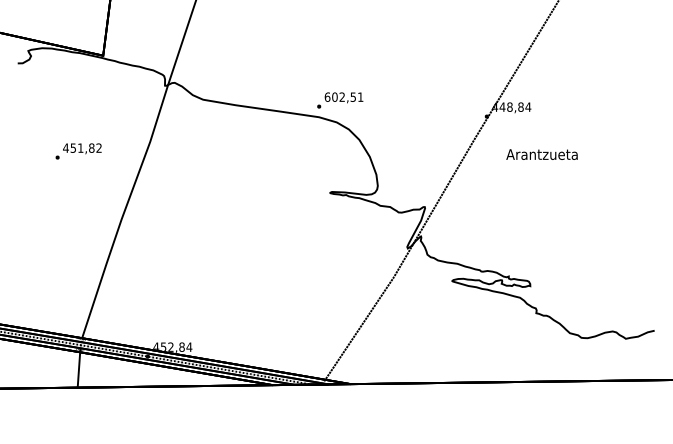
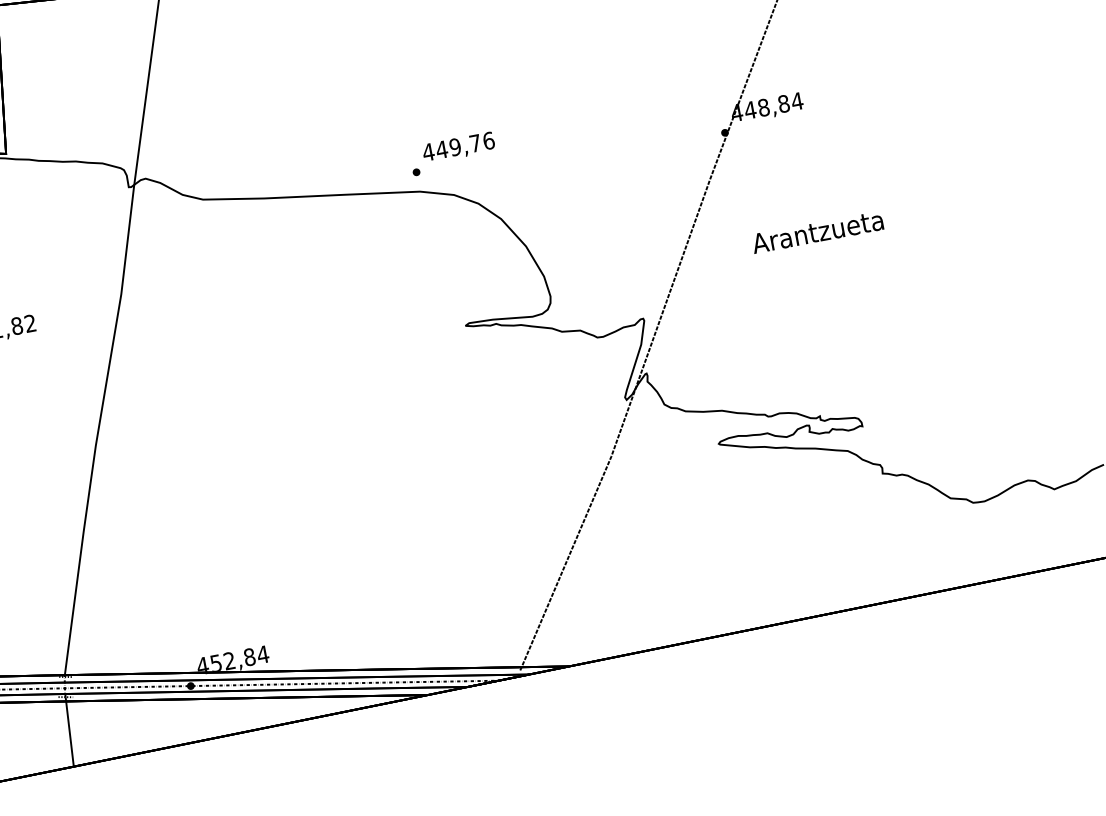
text: (343, 96) -> (457, 145), 602,51 -> 449,76
text: (541, 154) -> (816, 232), moved

